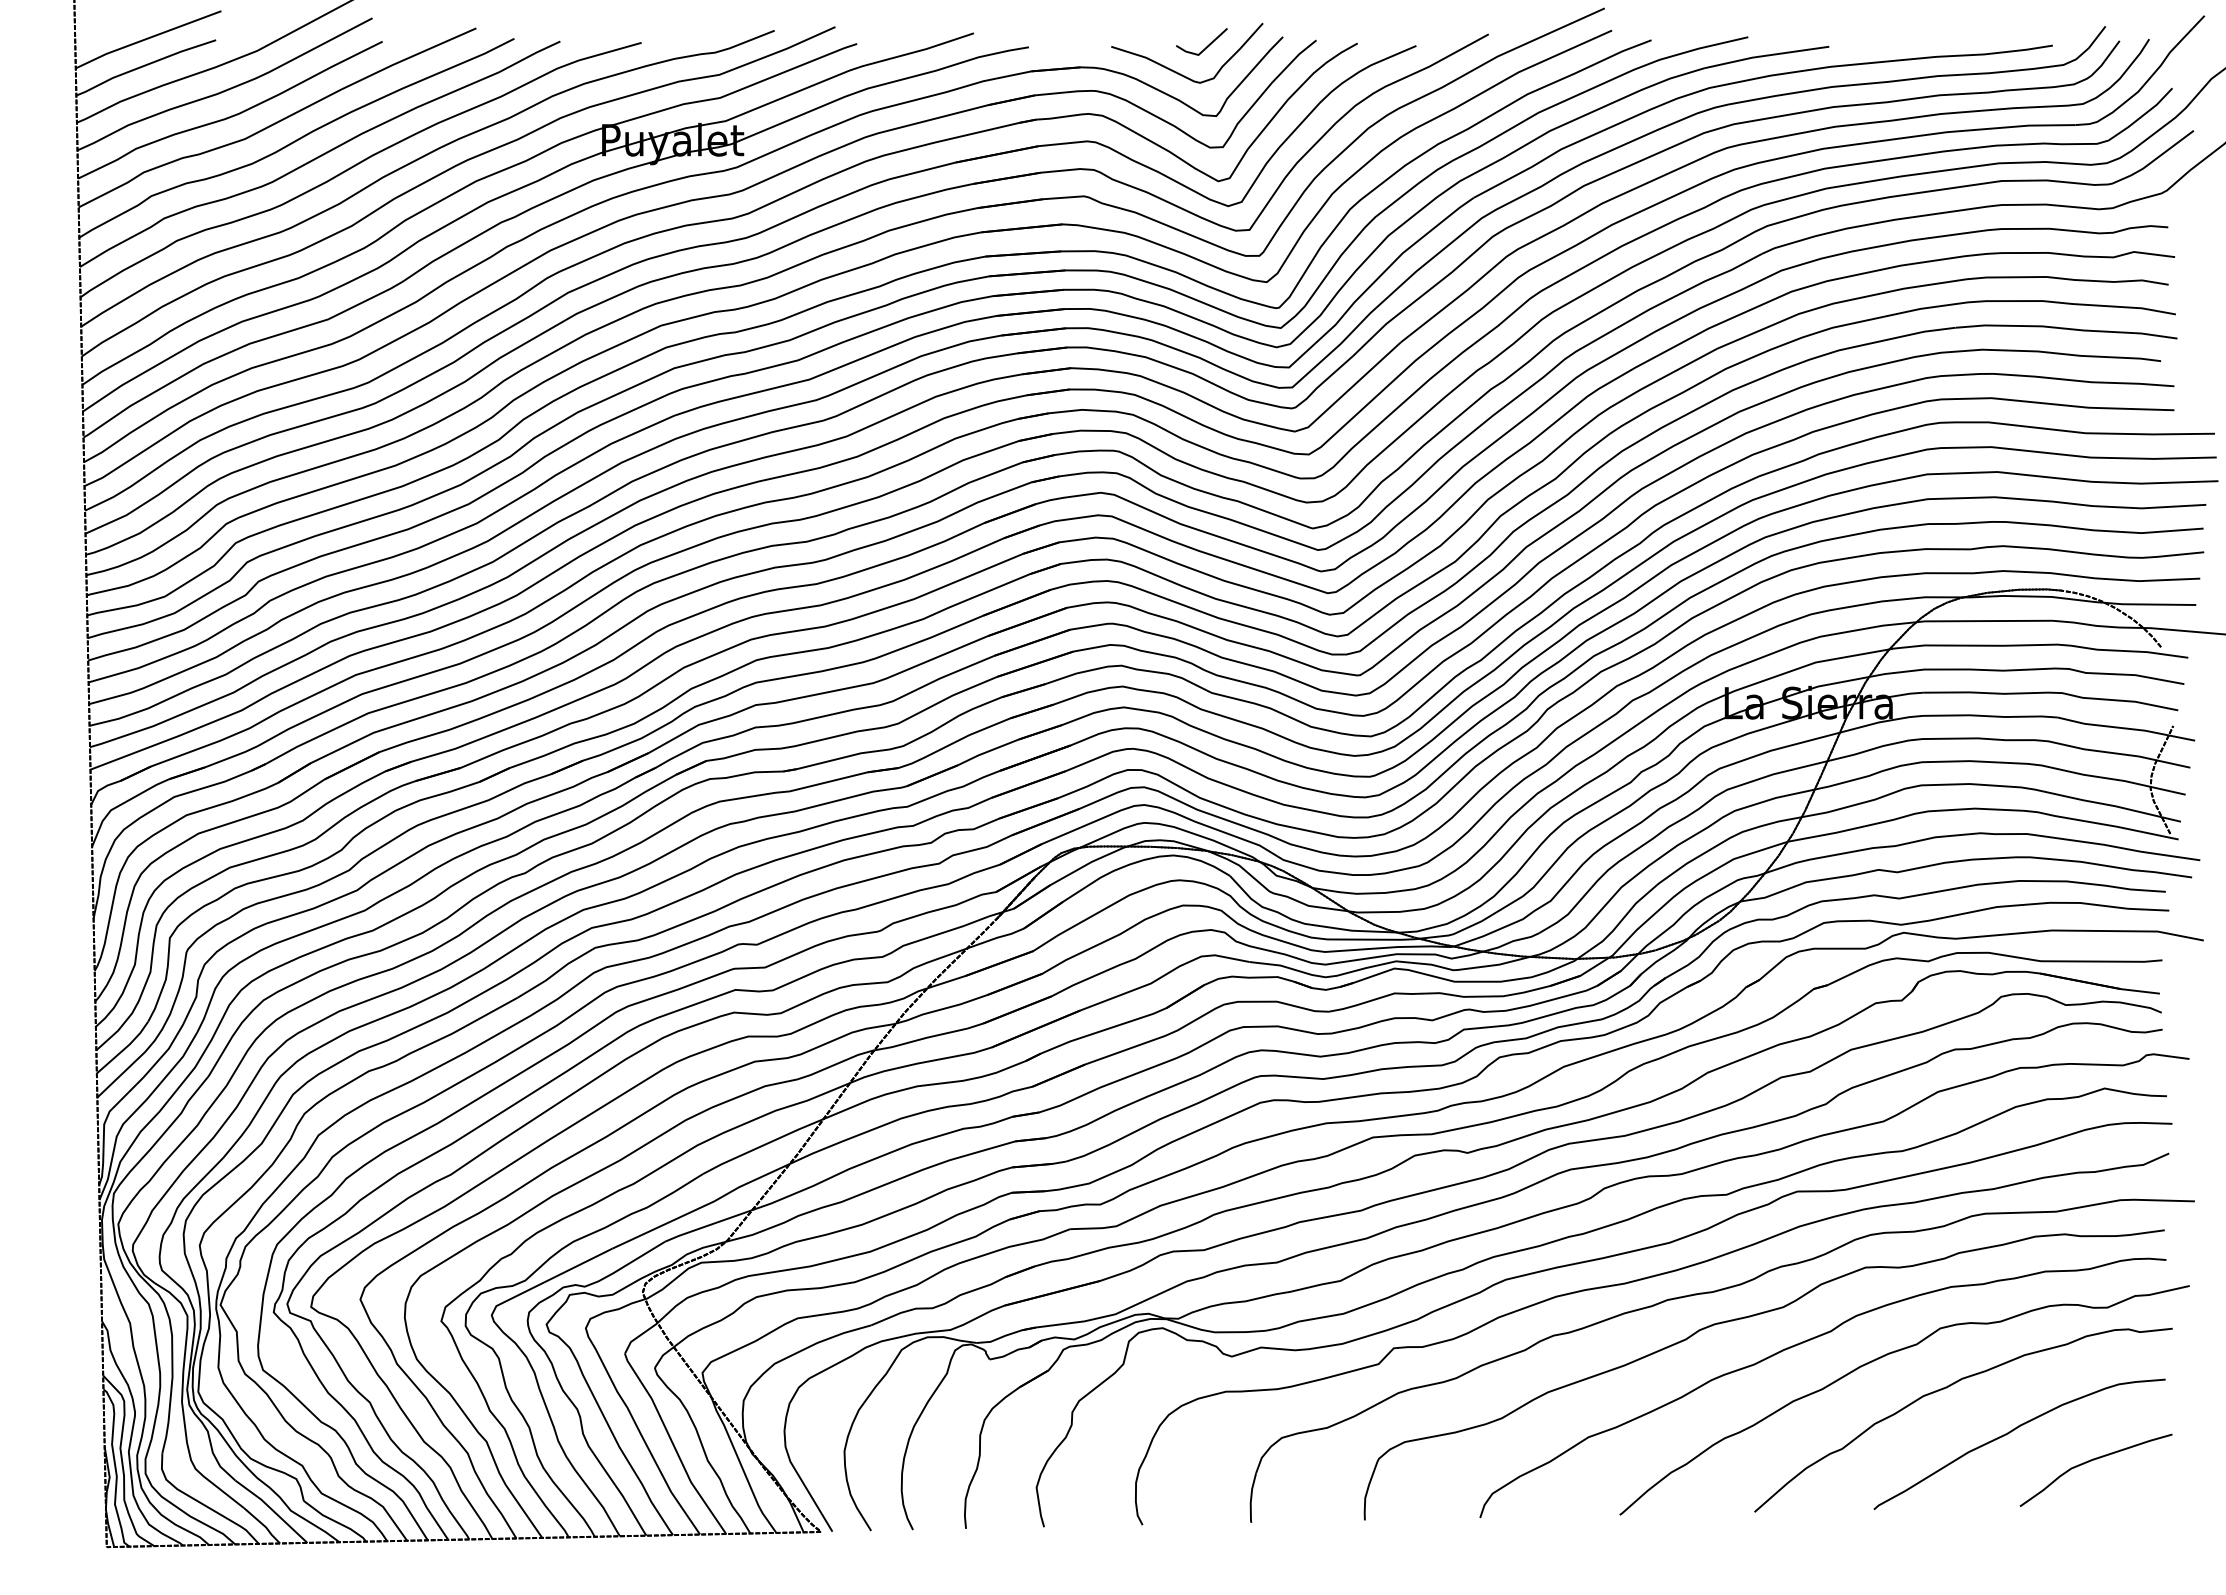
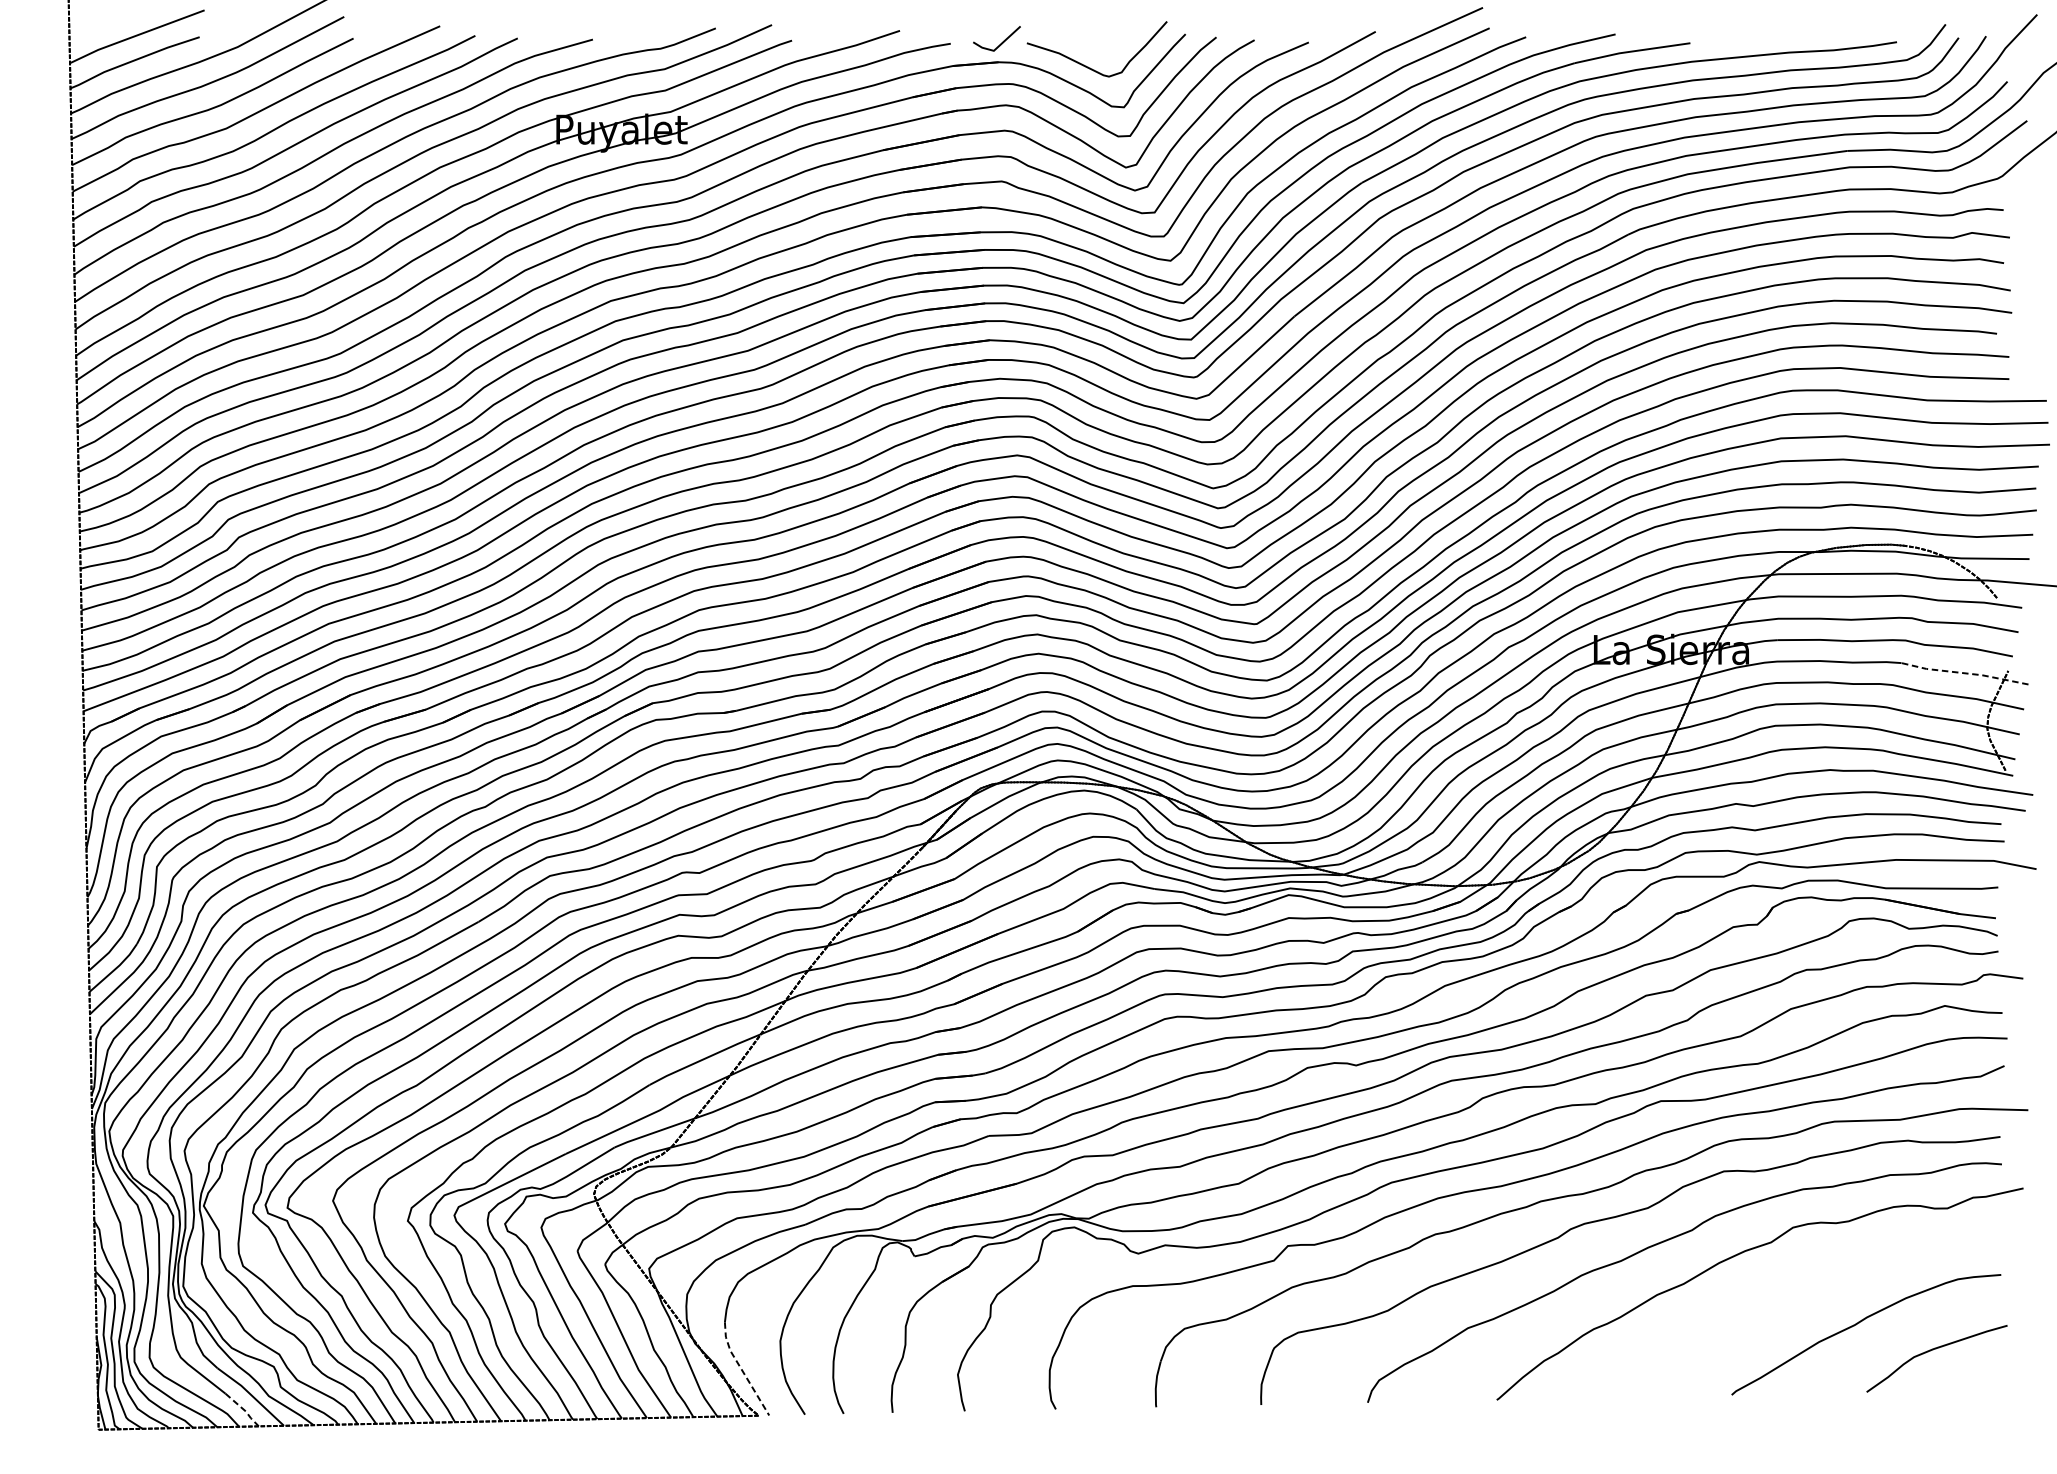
line: (1206, 46) -> (1001, 43), moved
line: (2126, 728) -> (1965, 673), solid -> dashed
curve: (1948, 1387) -> (1800, 1282), removed
line: (802, 1482) -> (741, 1370), solid -> dashed
line: (264, 1526) -> (244, 1410), solid -> dashed

